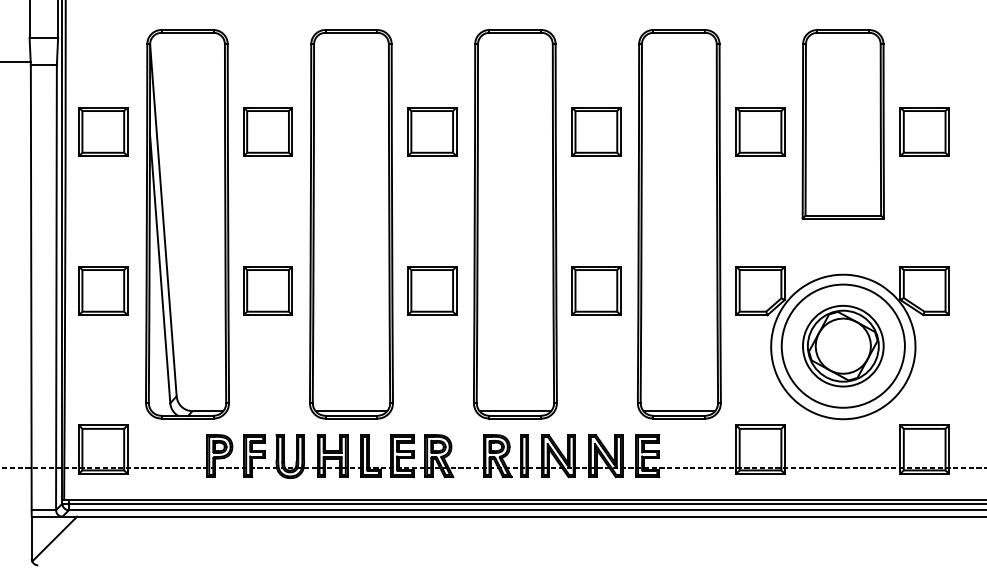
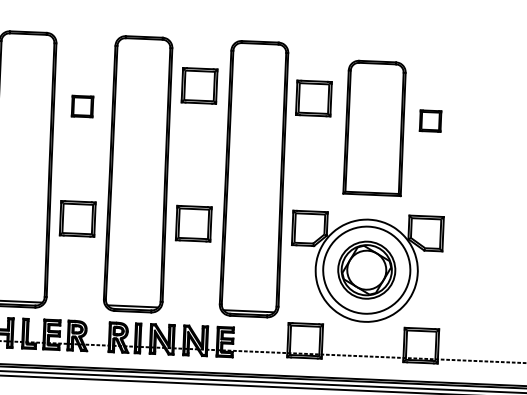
part: (842, 124) -> (374, 128), moved
part: (432, 131) -> (82, 106), size x0.6
part: (596, 131) -> (199, 85), moved
part: (760, 131) -> (313, 98), moved
part: (924, 131) -> (430, 120), size x0.6

